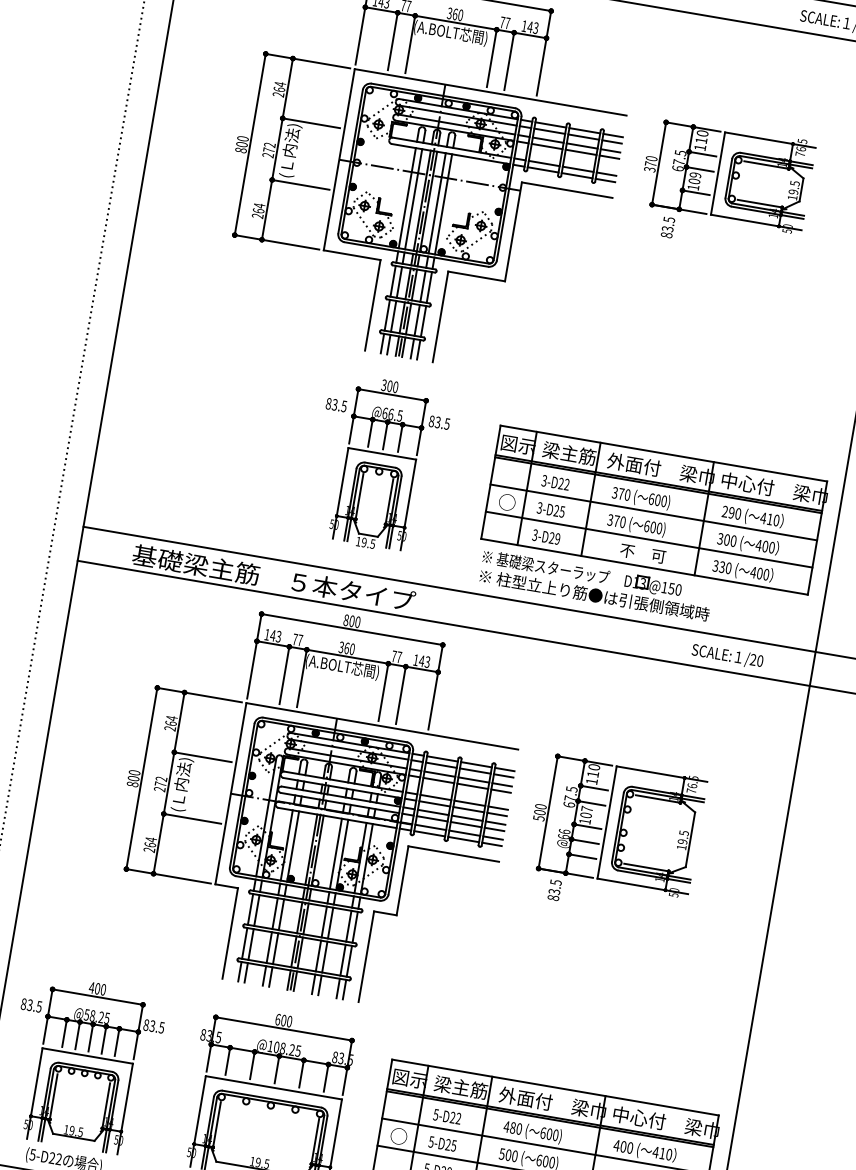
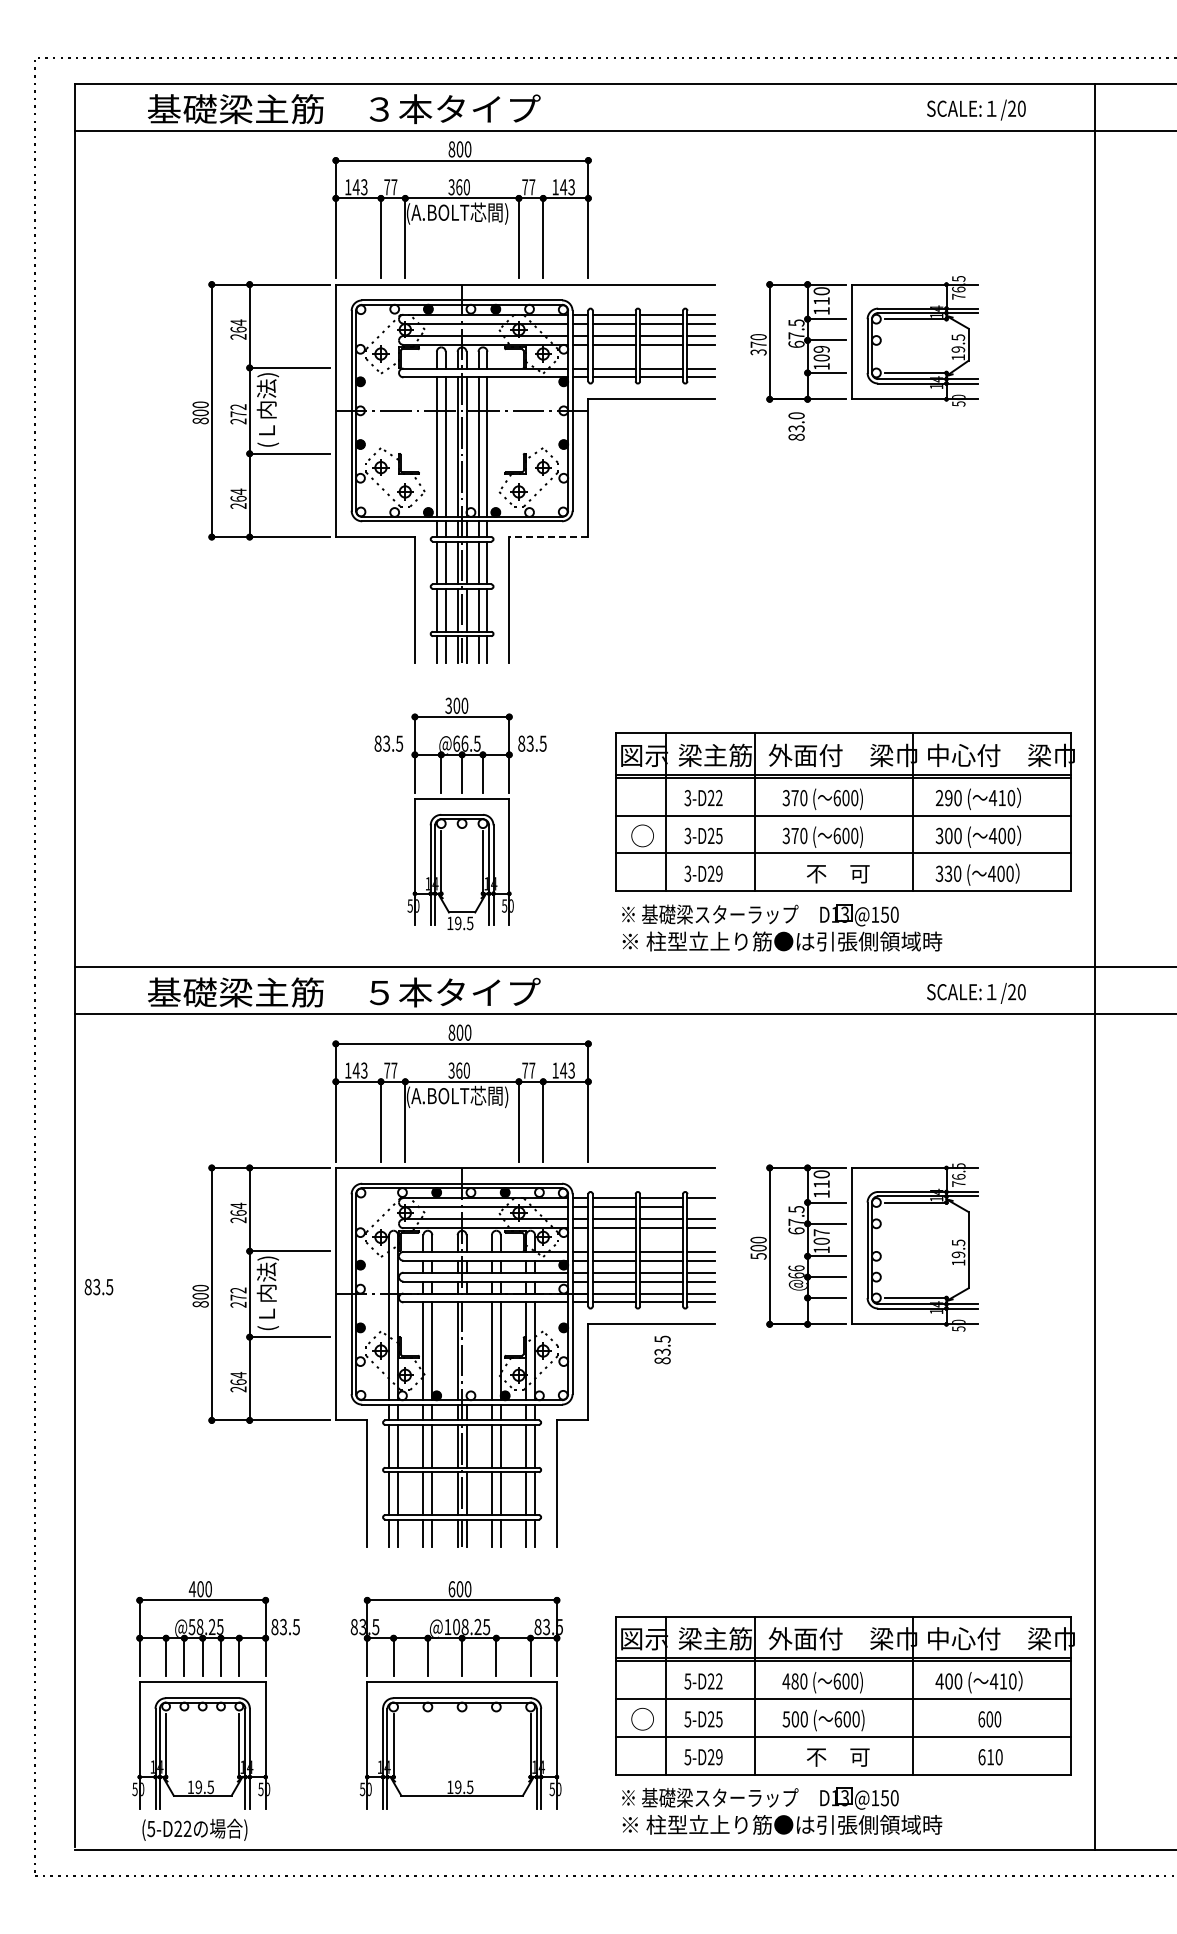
text: (669, 219) -> (796, 415), 83.5 -> 83.0
line: (476, 276) -> (548, 537), solid -> dashed
line: (503, 775) -> (700, 1206), removed
line: (317, 850) -> (466, 1351), removed
text: (554, 889) -> (662, 1349), moved
text: (31, 1005) -> (98, 1287), moved

